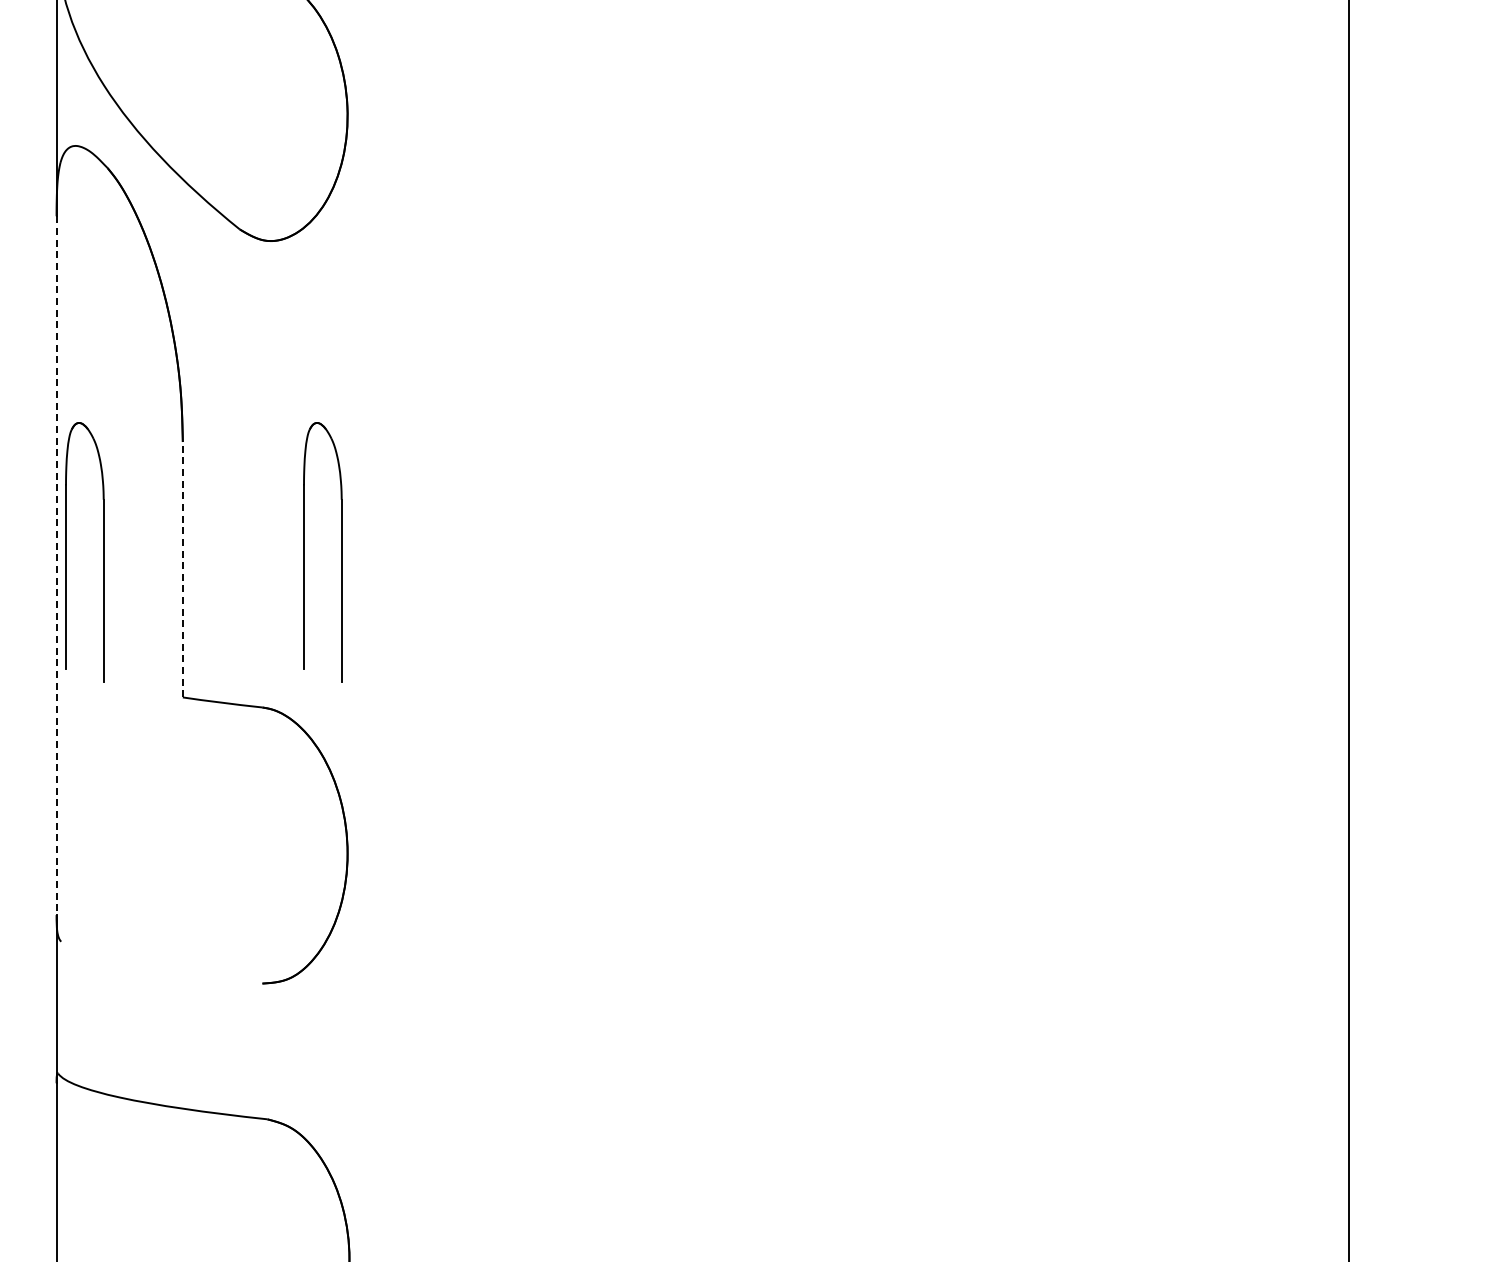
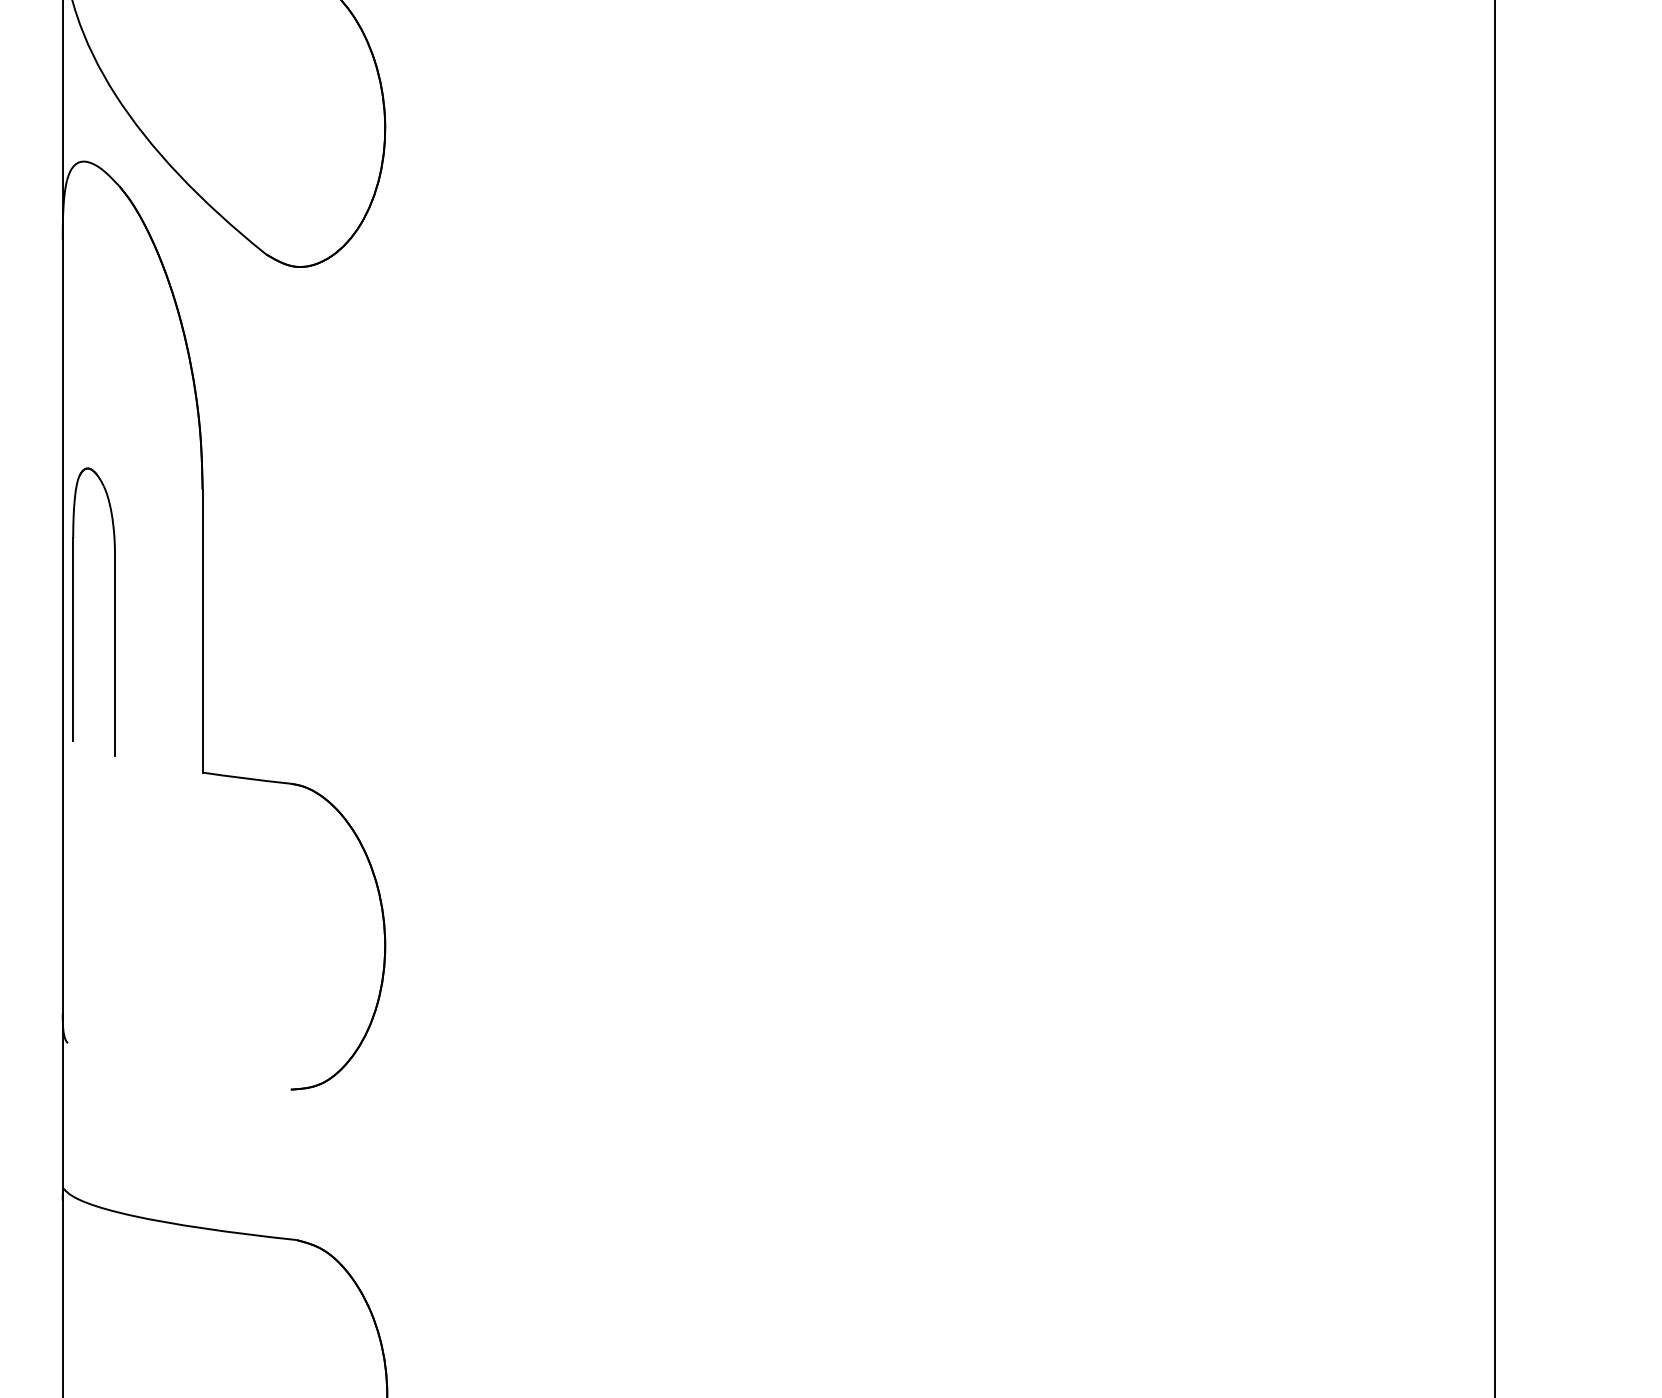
part: (304, 552) -> (337, 612), removed
line: (56, 566) -> (62, 627), dashed -> solid
line: (182, 569) -> (202, 630), dashed -> solid

